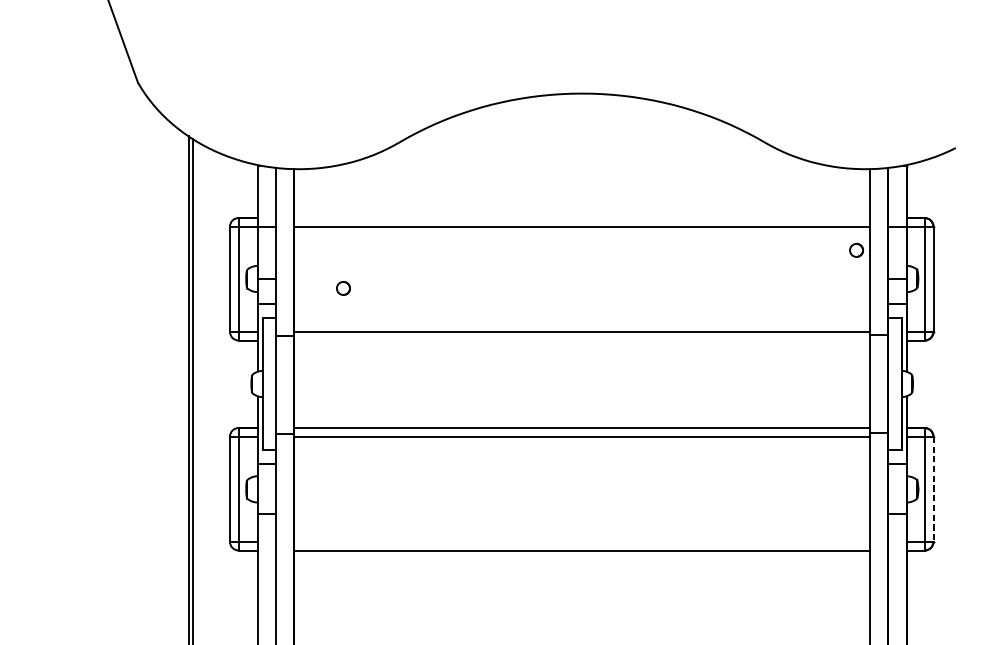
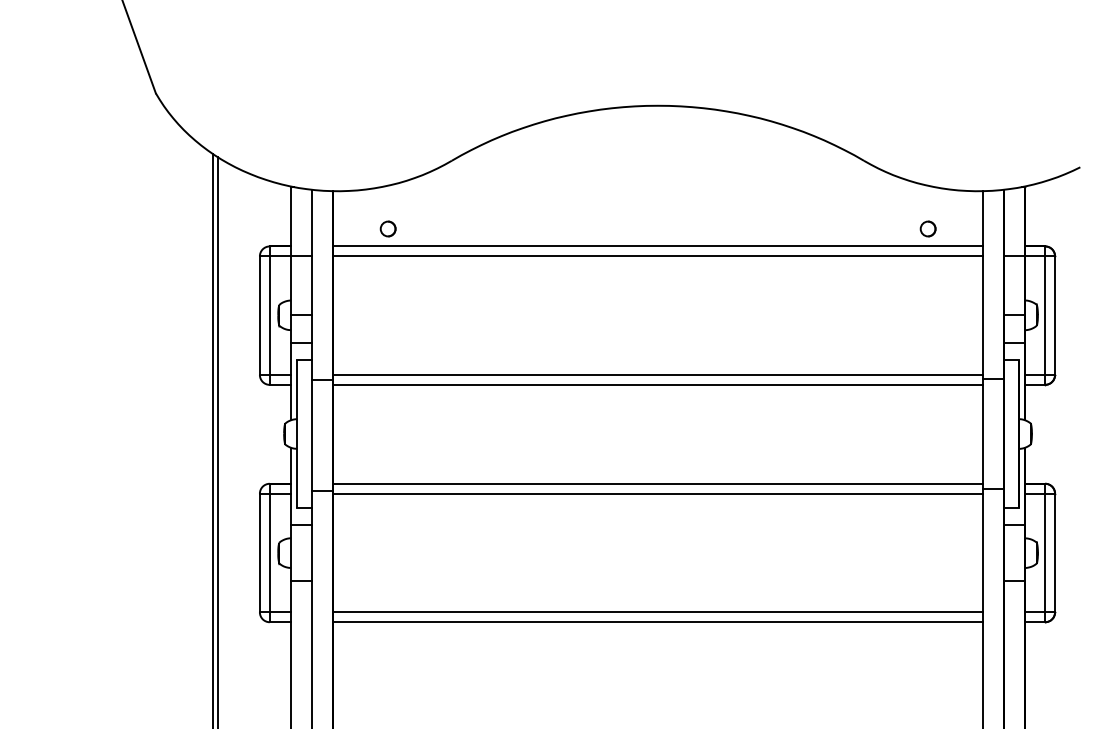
line: (581, 218) -> (657, 246), added
part: (855, 249) -> (927, 228), moved
part: (342, 287) -> (387, 228), moved
line: (581, 340) -> (657, 384), added
line: (933, 489) -> (1055, 553), dashed -> solid
line: (581, 541) -> (657, 612), added

